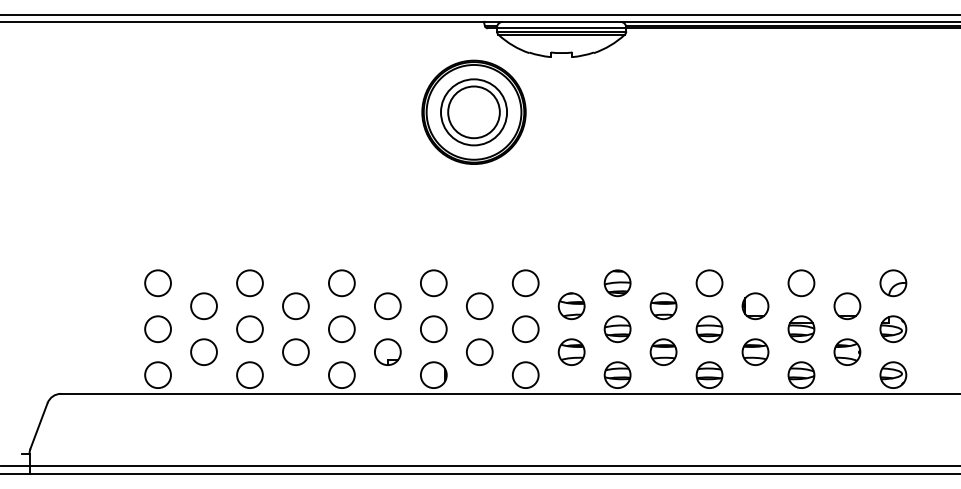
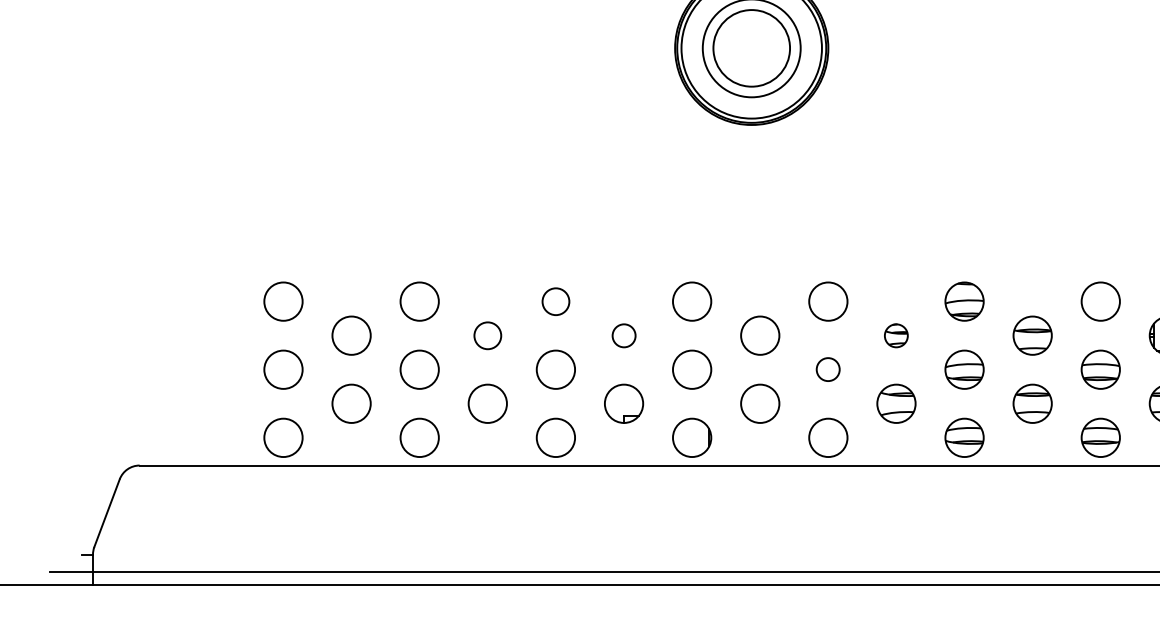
circle: (341, 283) -> (555, 301), size x0.7
circle: (295, 306) -> (487, 336), size x0.7
circle: (387, 306) -> (623, 336), size x0.6
part: (571, 306) -> (896, 336), size x0.6
circle: (525, 328) -> (828, 368), size x0.6

